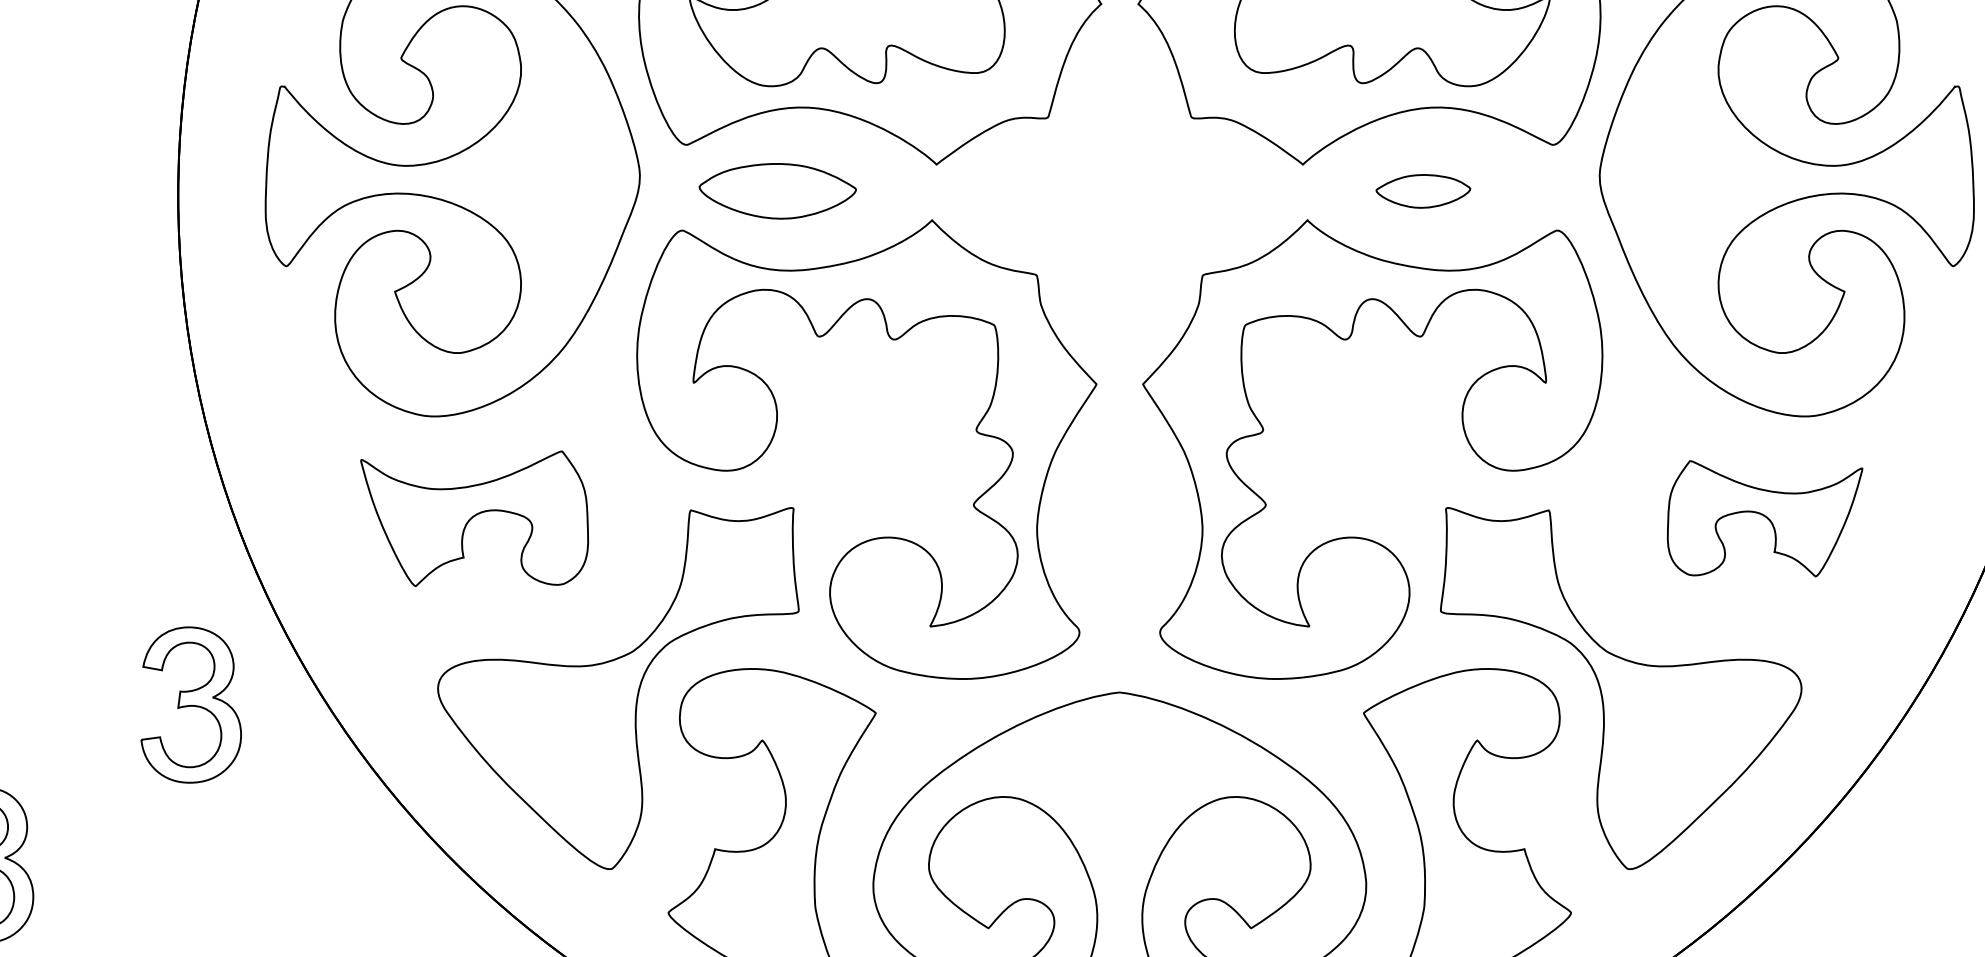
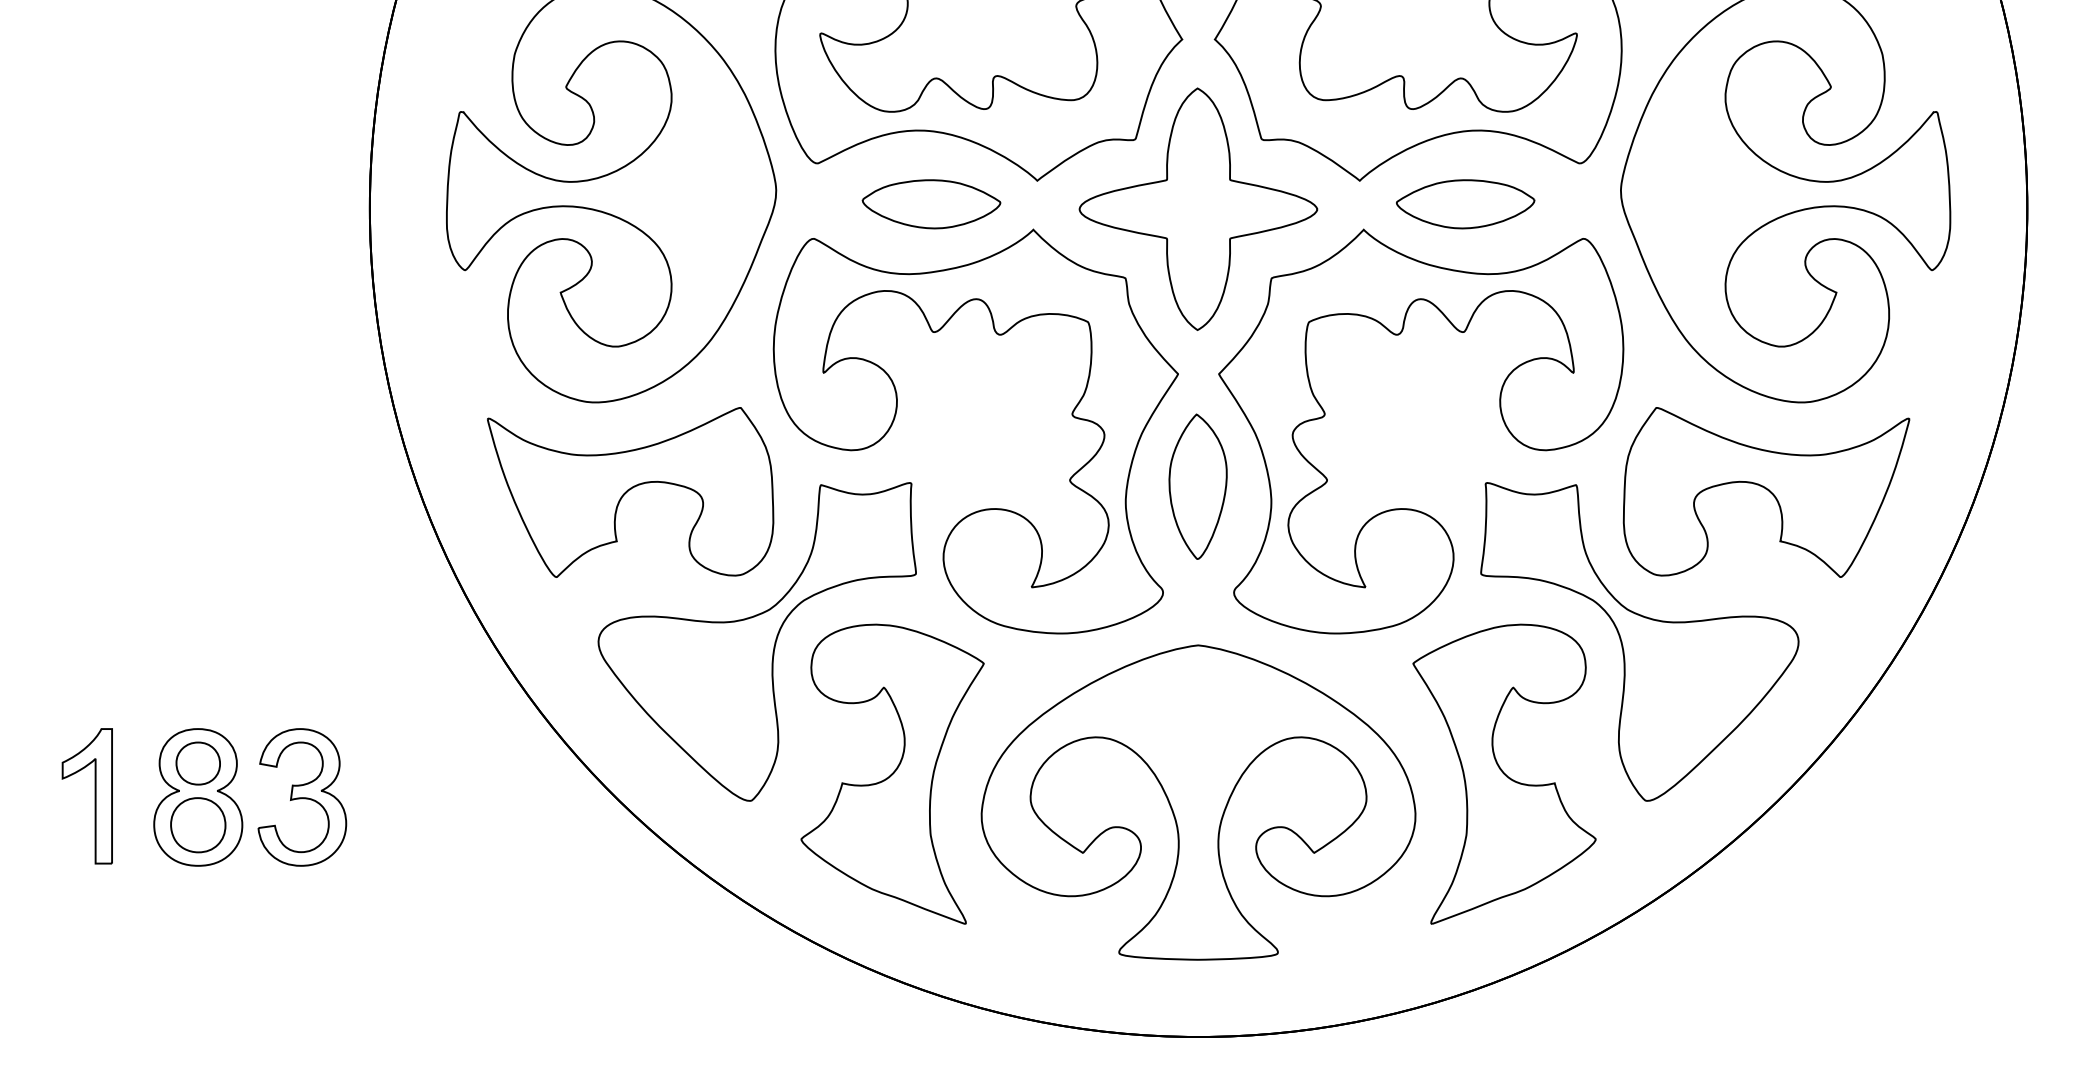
part: (777, 191) -> (931, 204), moved
part: (1423, 191) -> (1465, 204), size x1.67
part: (1119, 196) -> (1198, 208), added
part: (1118, 511) -> (1197, 486), added
part: (474, 518) -> (630, 492), size x1.43
part: (1765, 518) -> (1766, 492), size x1.67
part: (191, 705) -> (302, 797), moved

